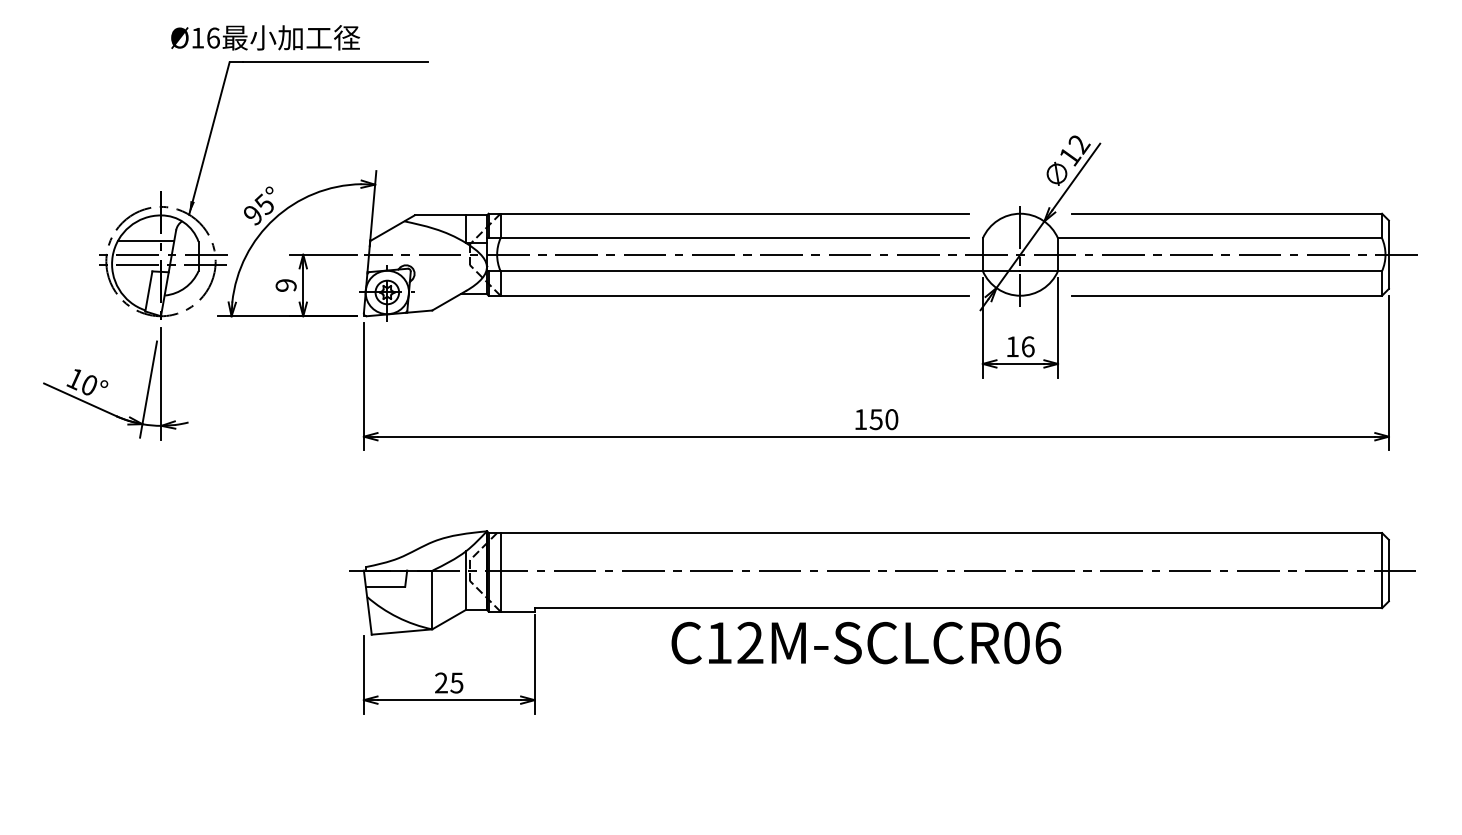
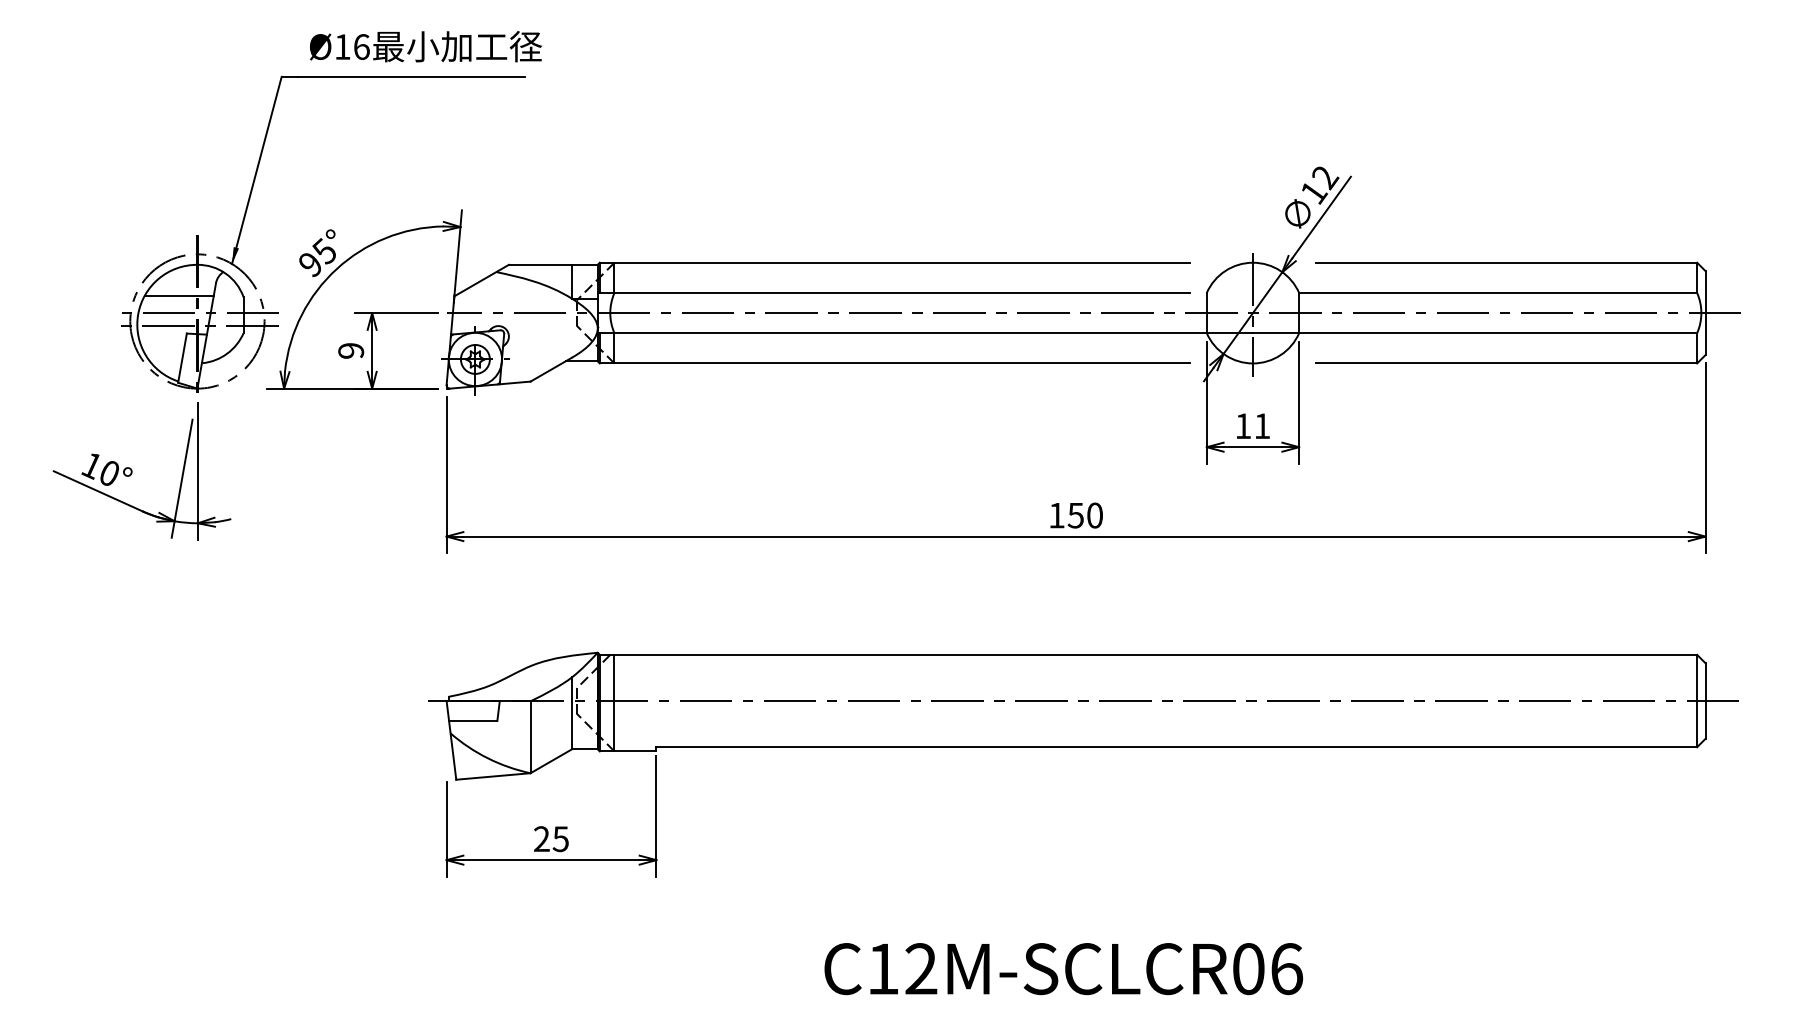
text: (265, 37) -> (425, 46), moved
text: (1028, 347) -> (1262, 426), 16 -> 11
text: (866, 643) -> (1063, 969), moved

